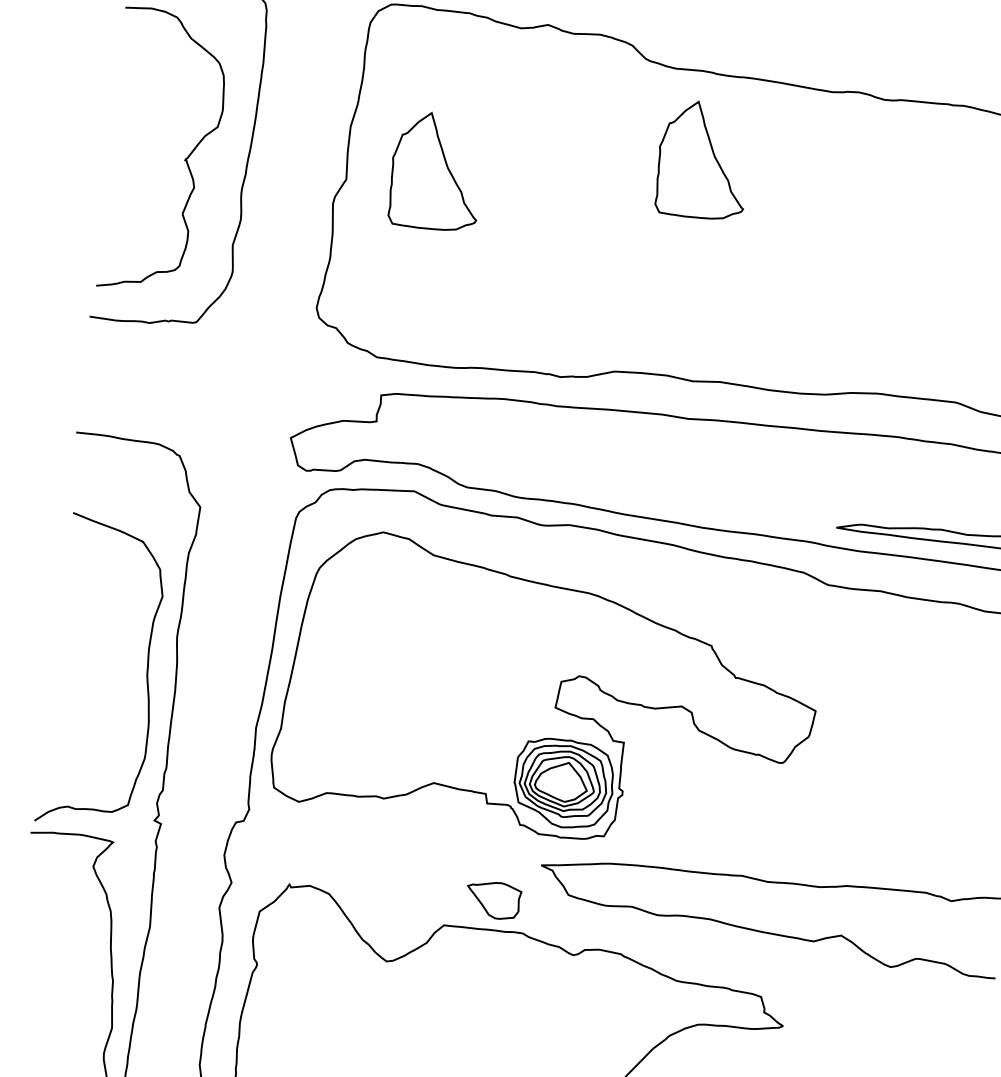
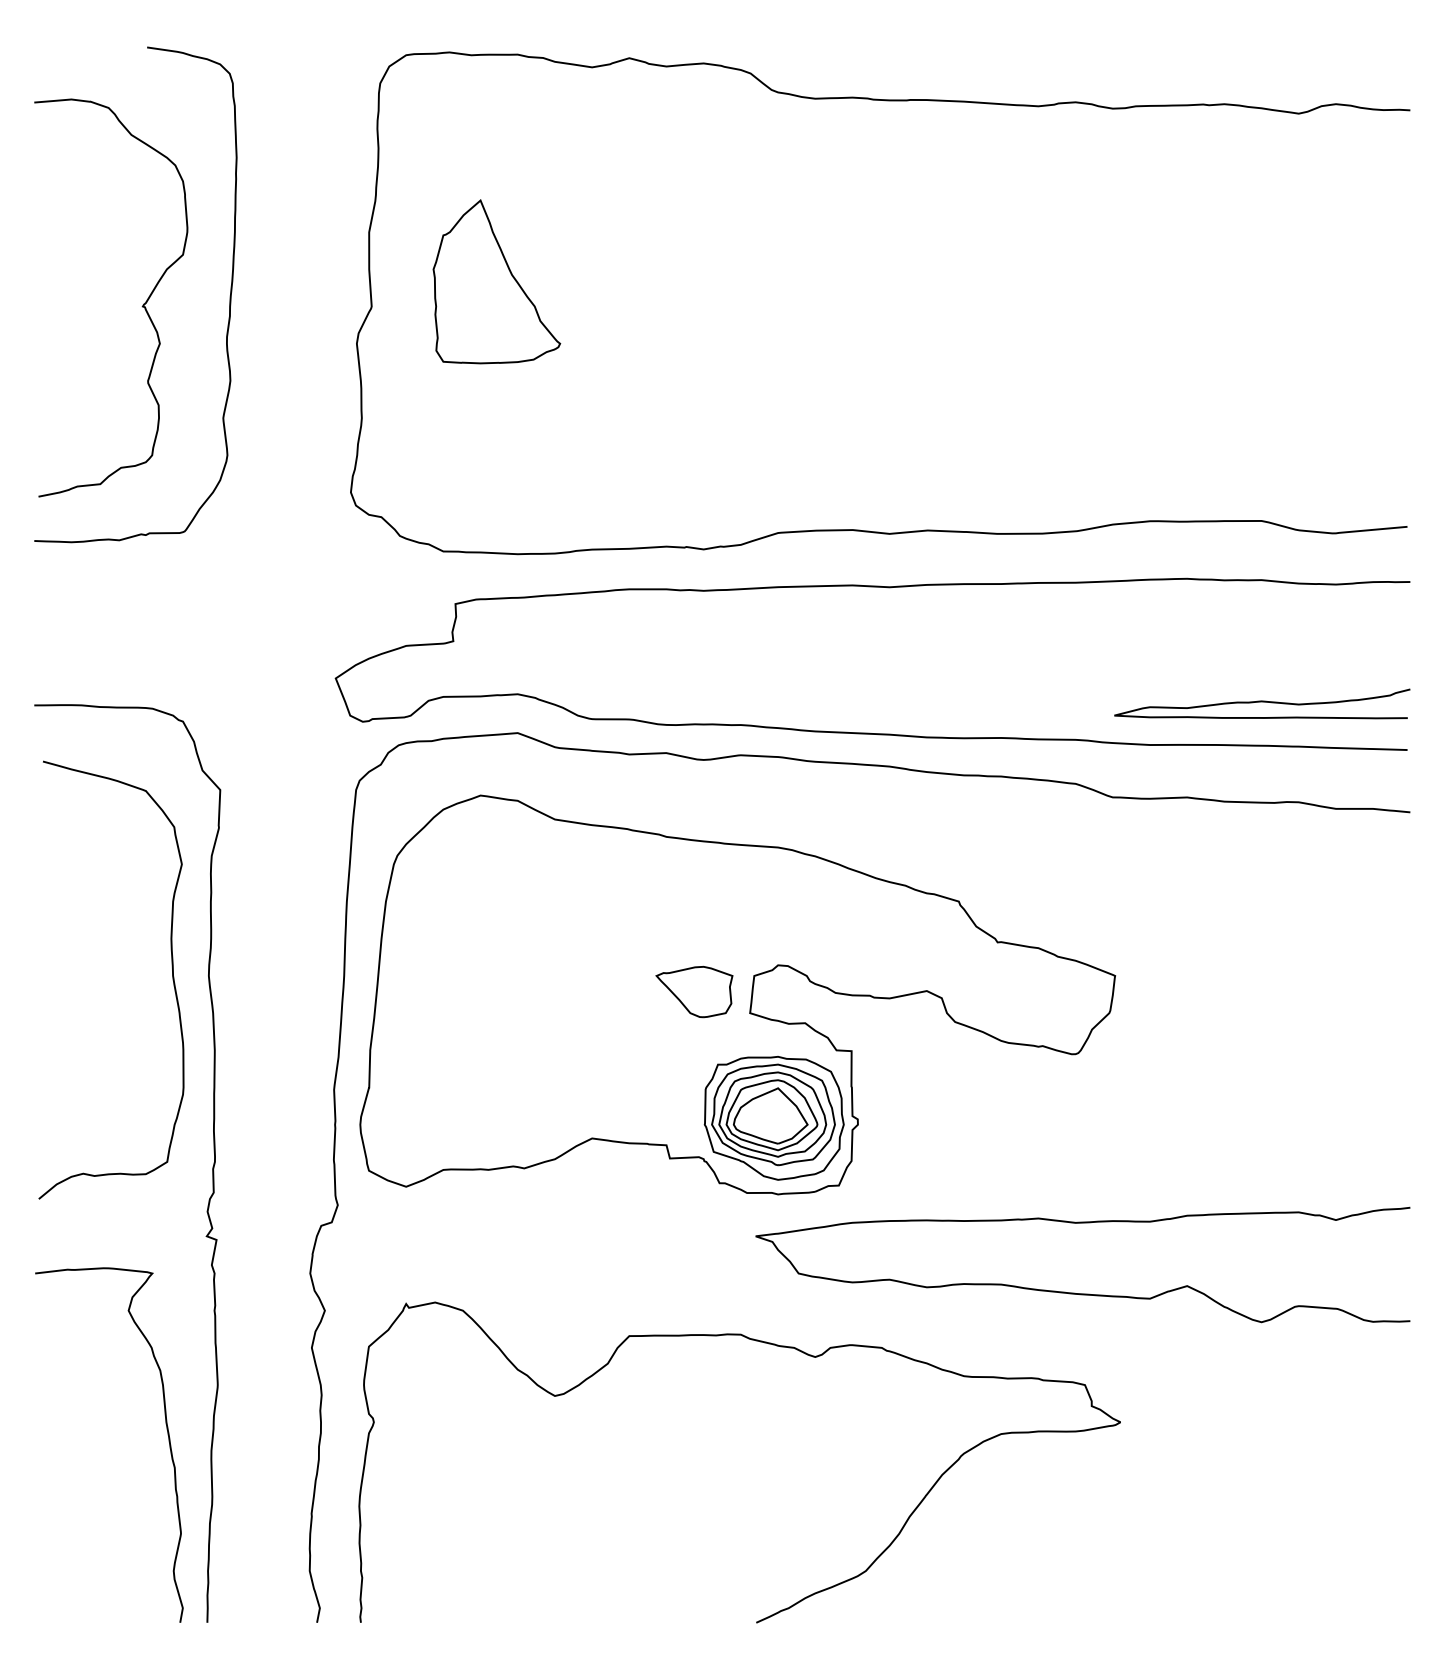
part: (703, 160) -> (868, 222), removed
curve: (146, 676) -> (172, 979), moved
part: (493, 899) -> (694, 991), moved

